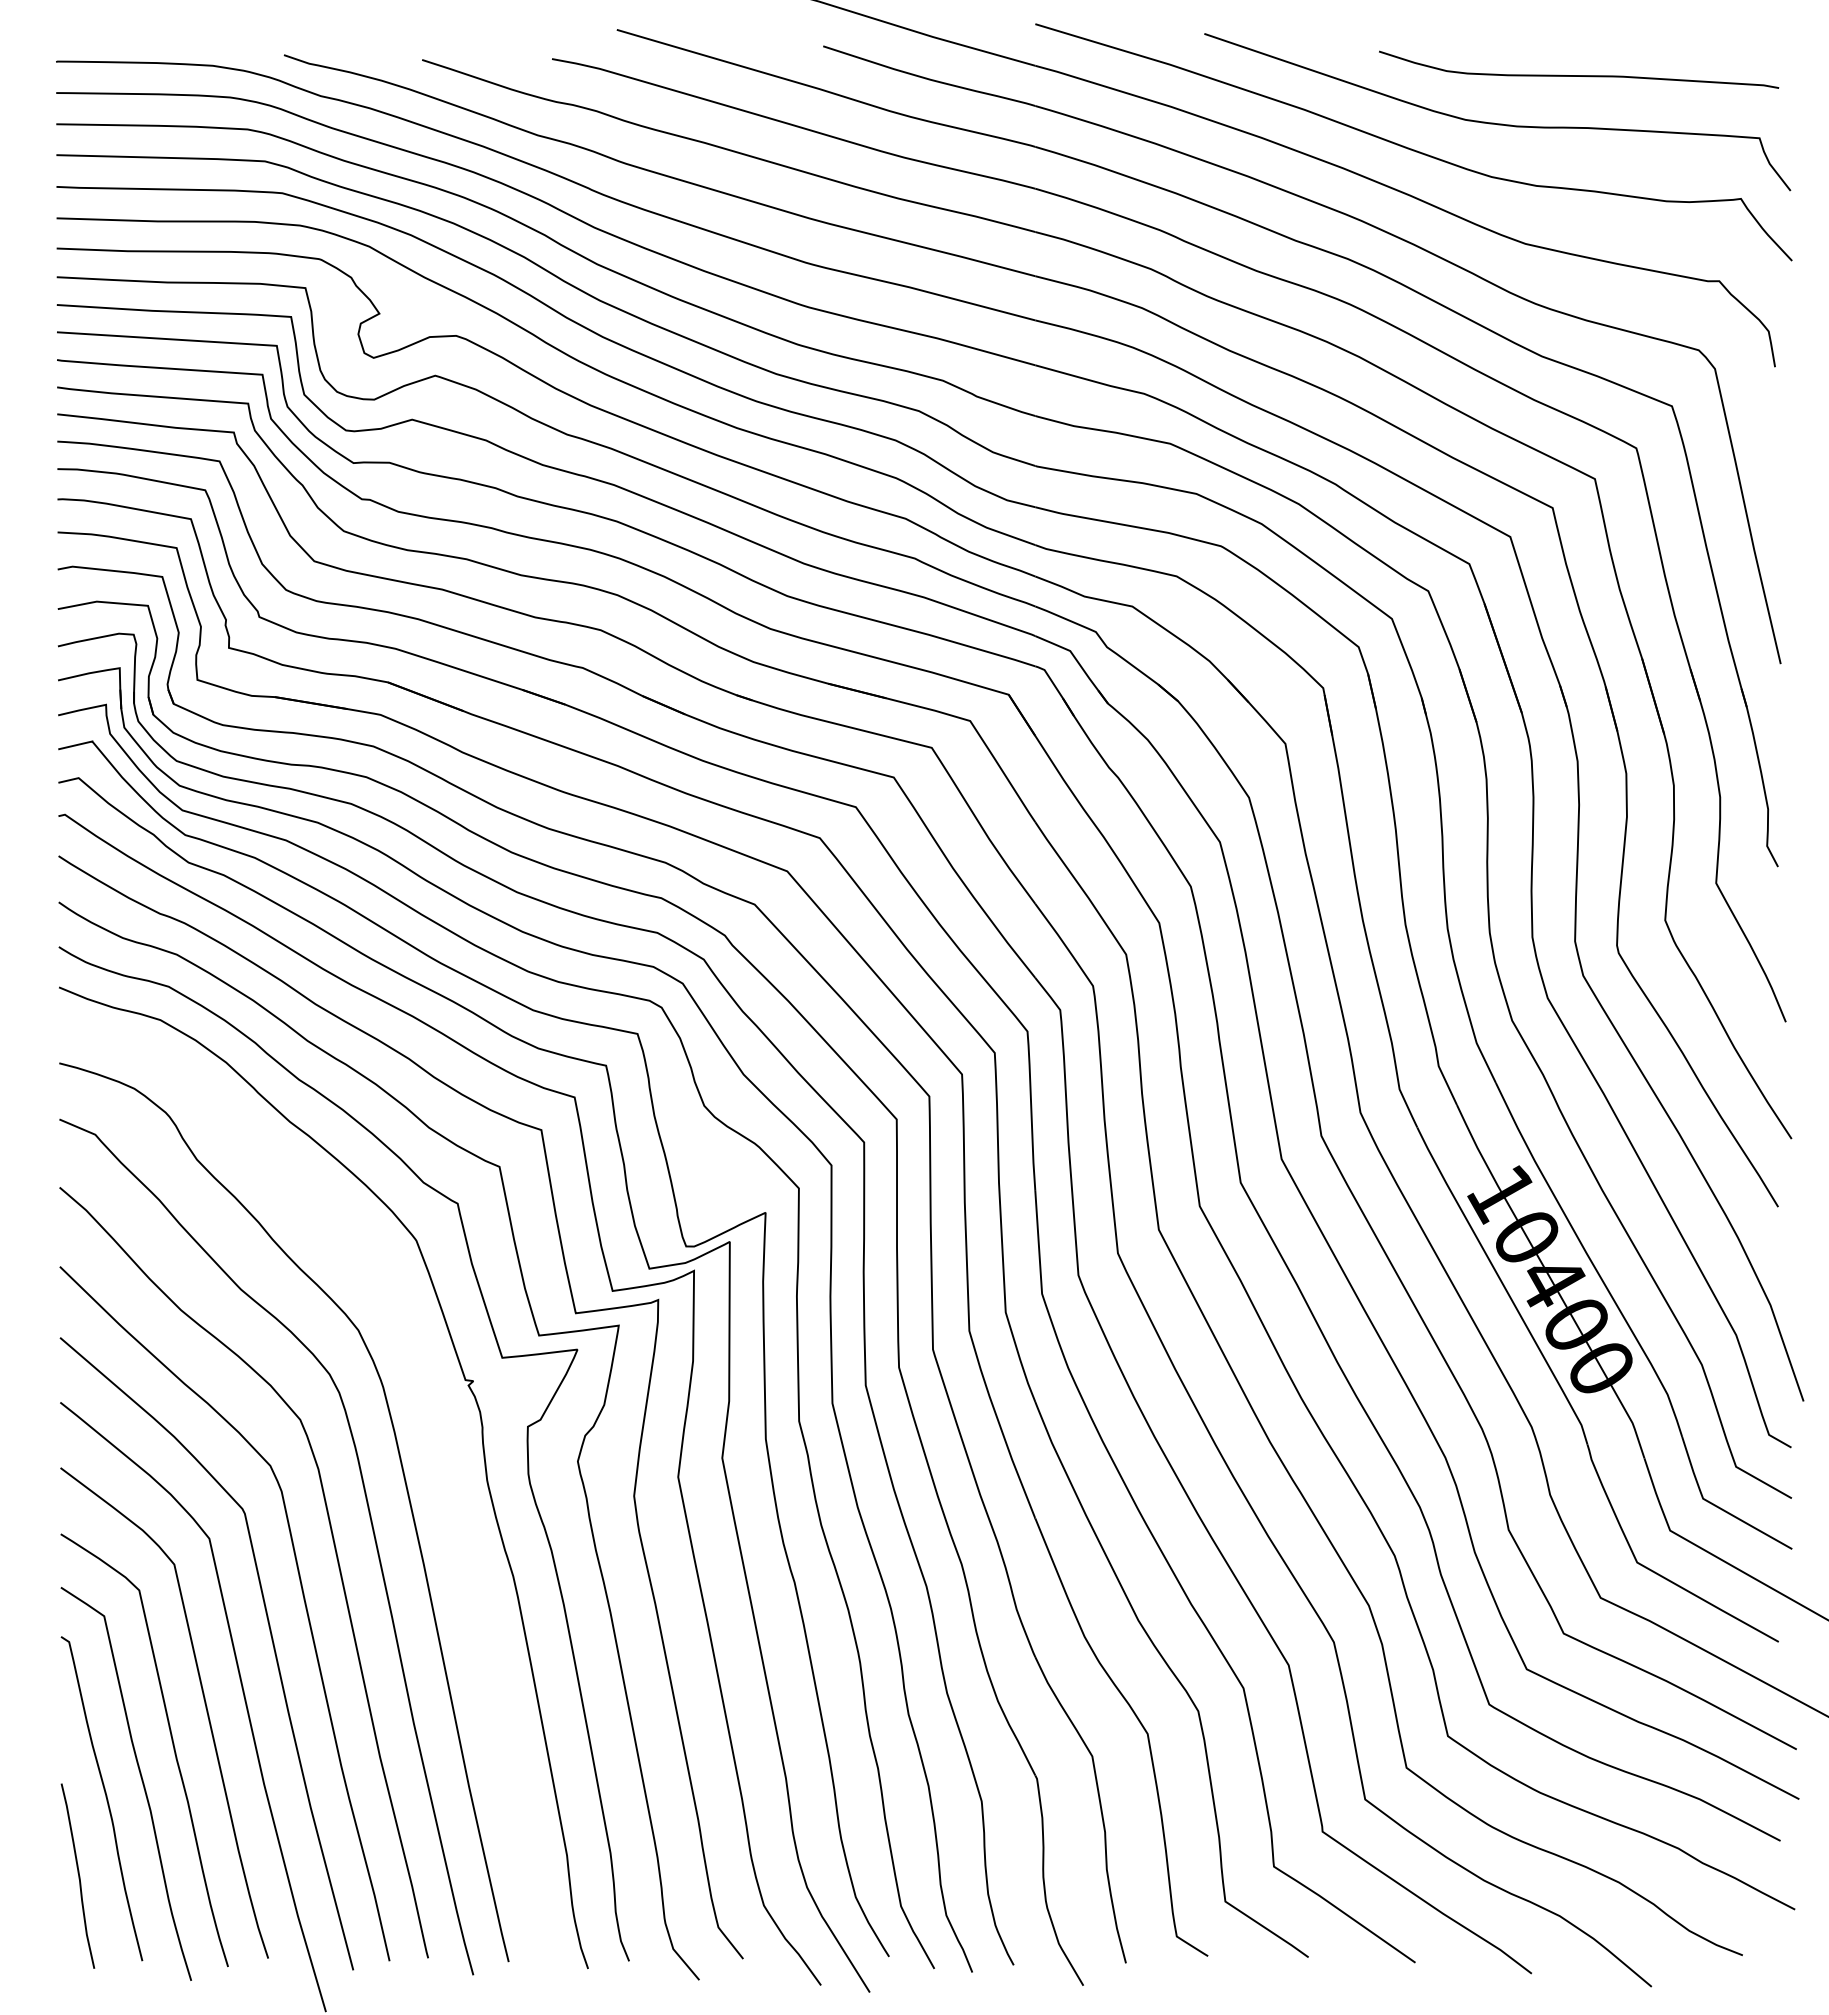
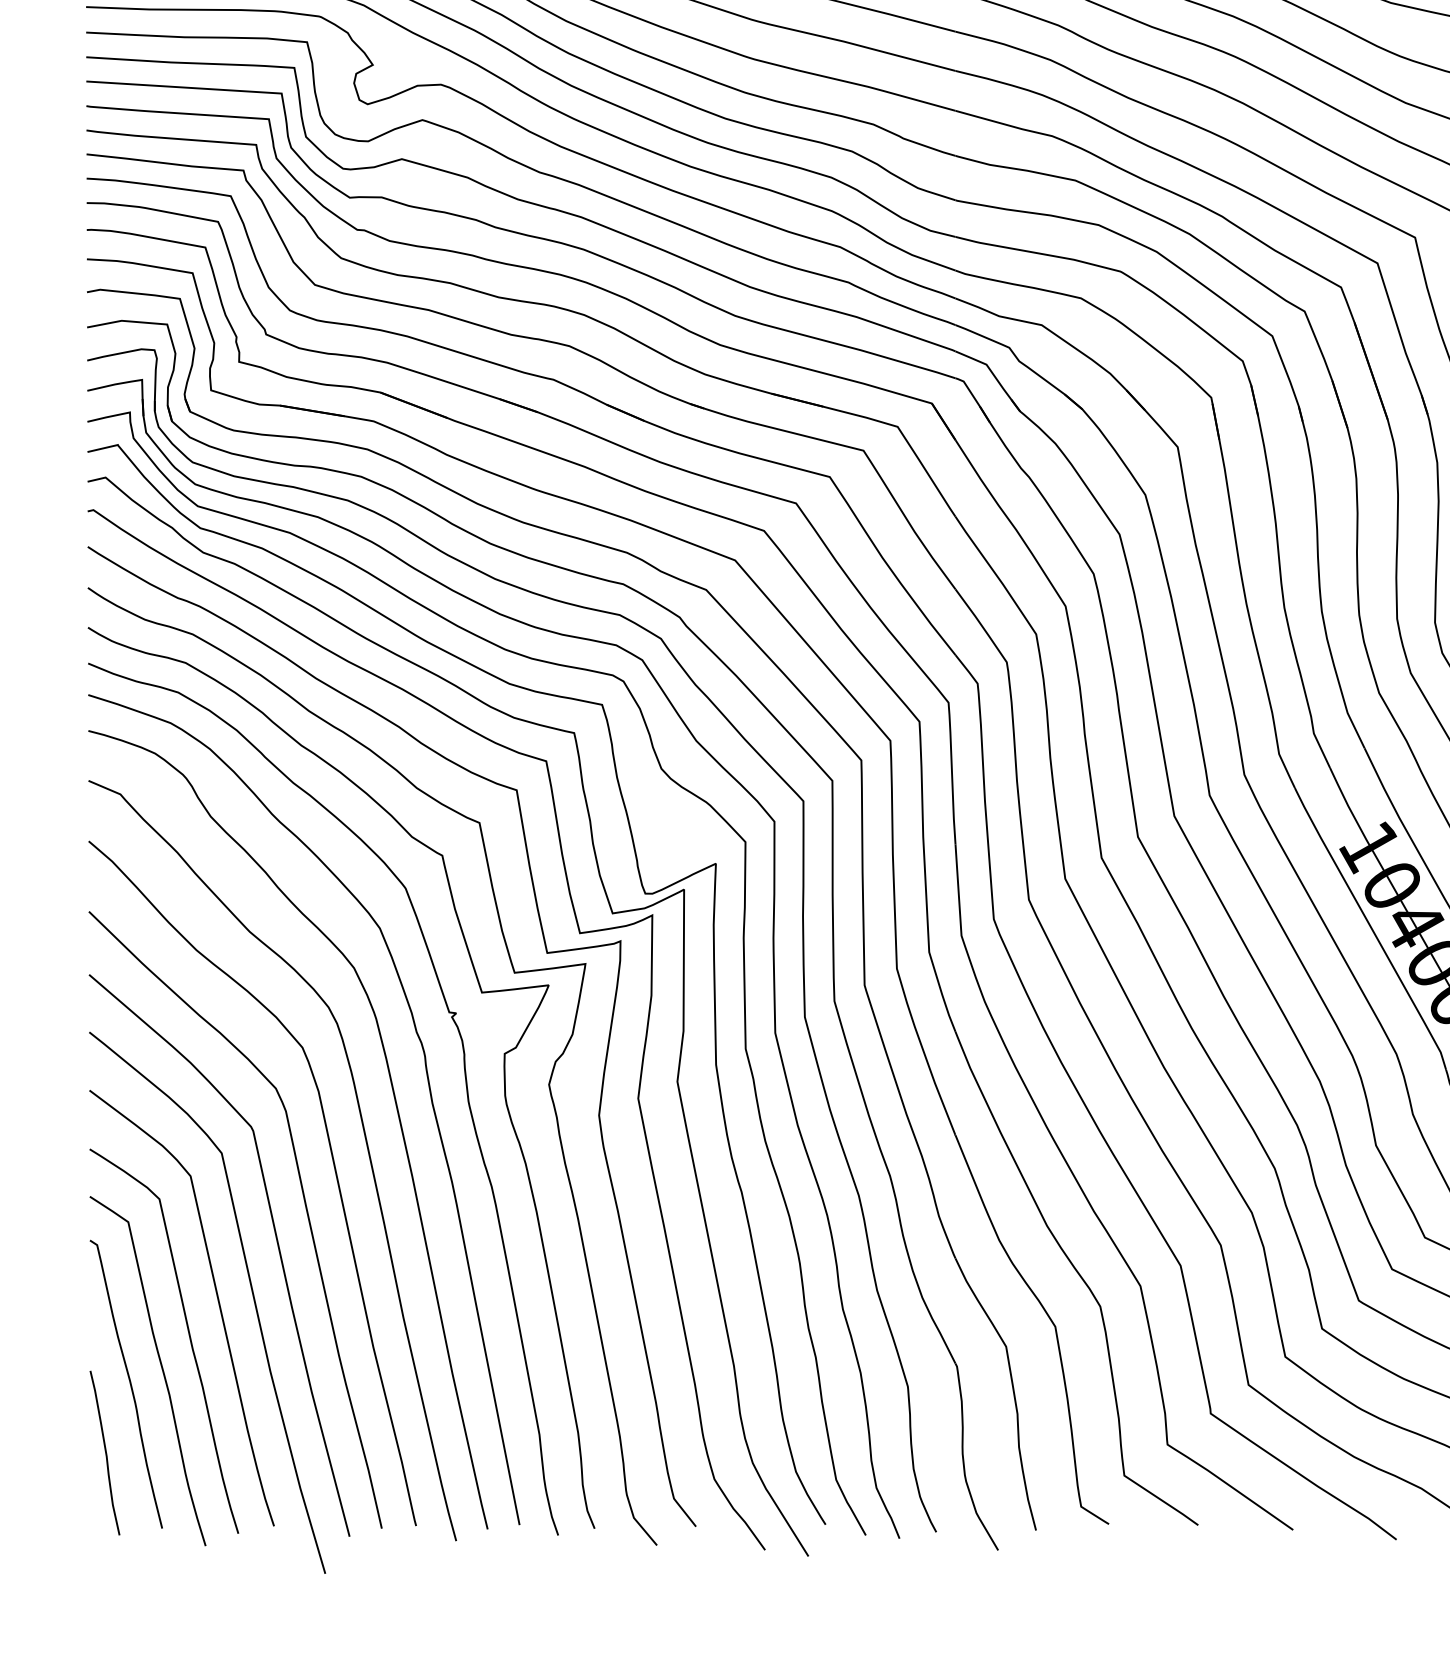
curve: (442, 1466) -> (428, 1089), added

